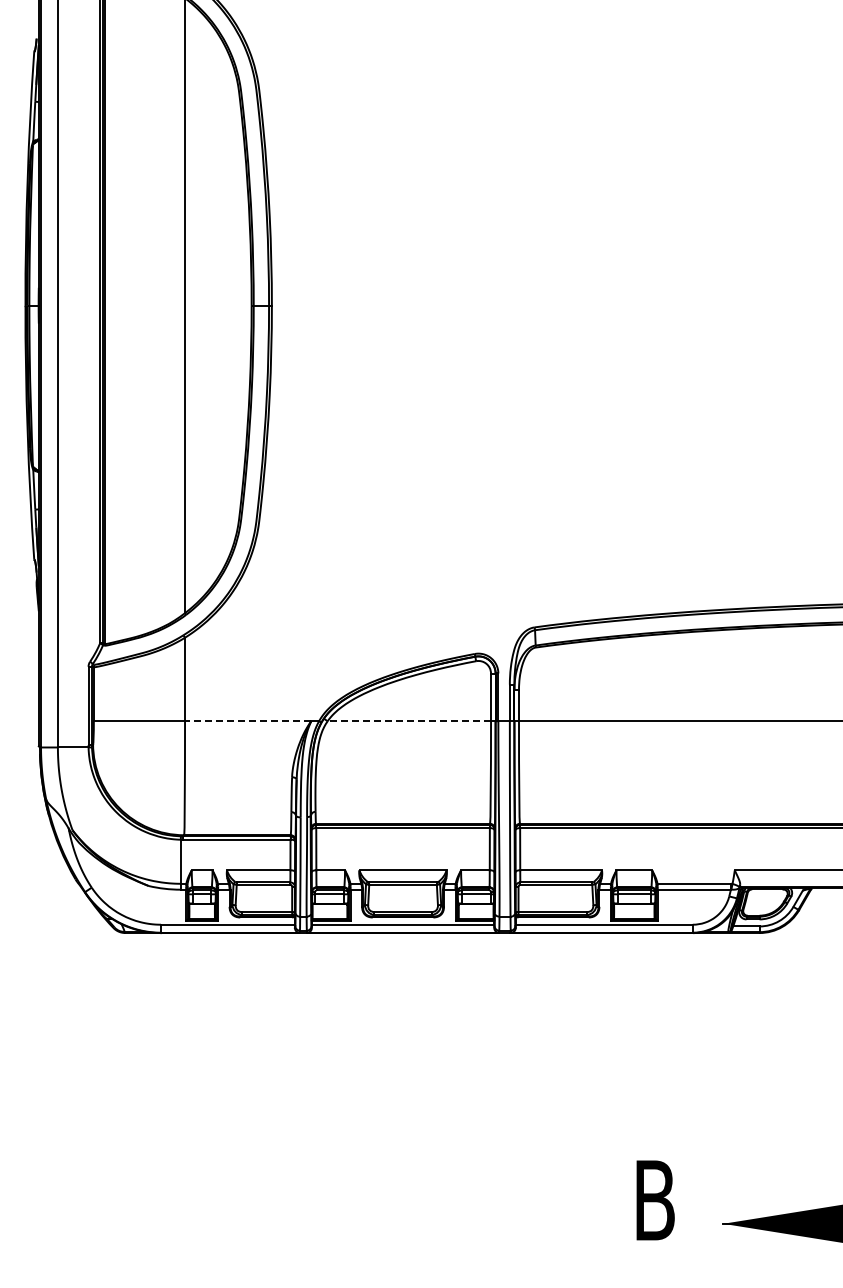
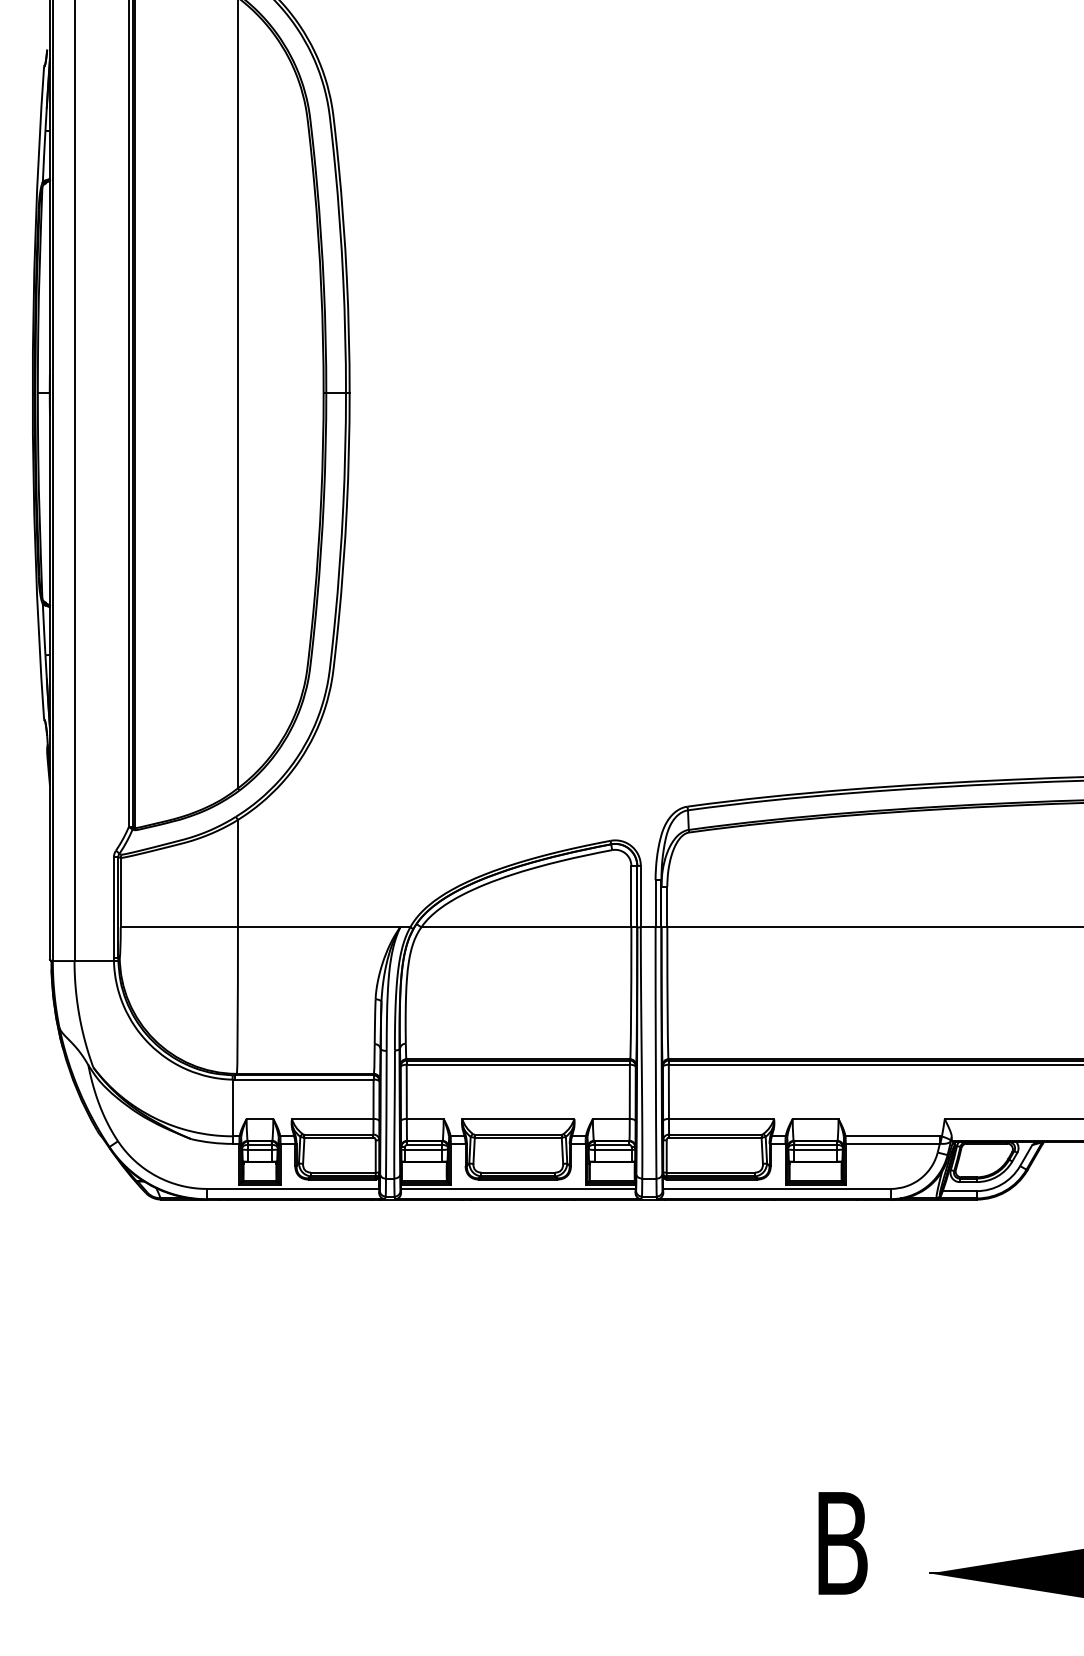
line: (247, 721) -> (318, 927), dashed -> solid
line: (409, 721) -> (526, 927), dashed -> solid

